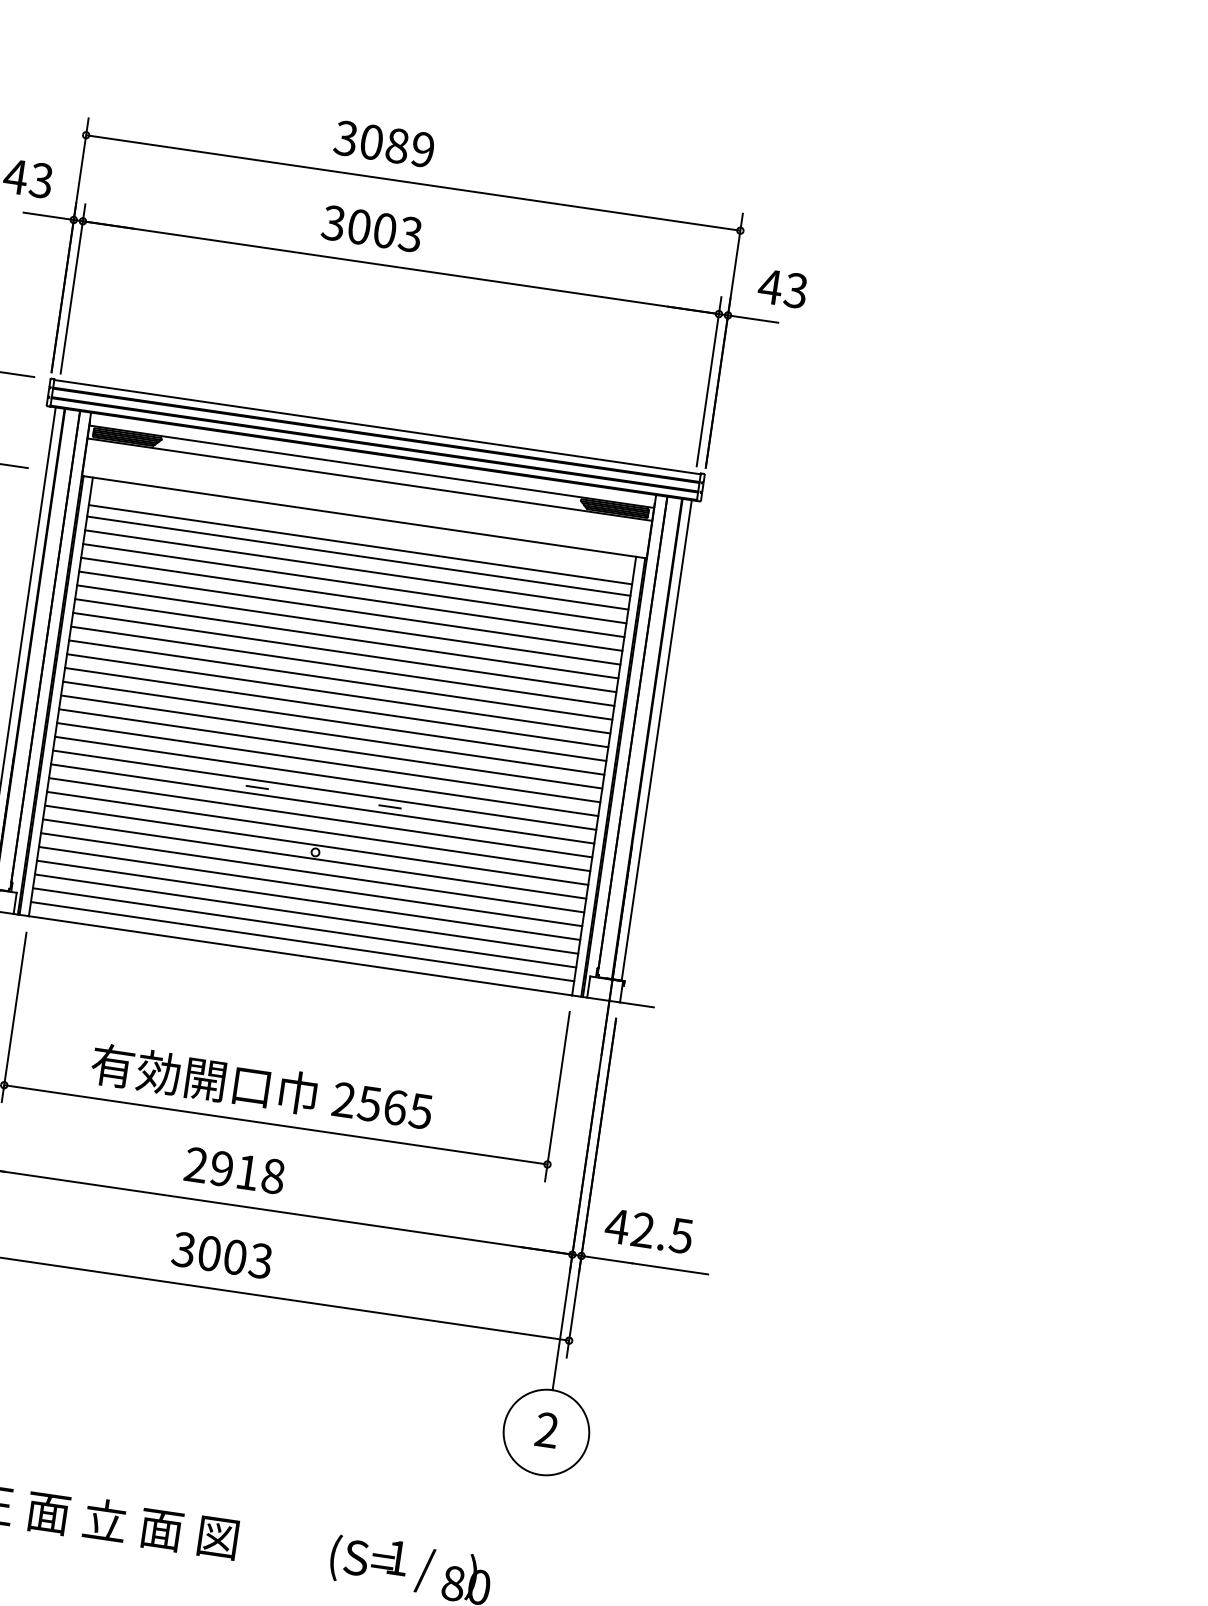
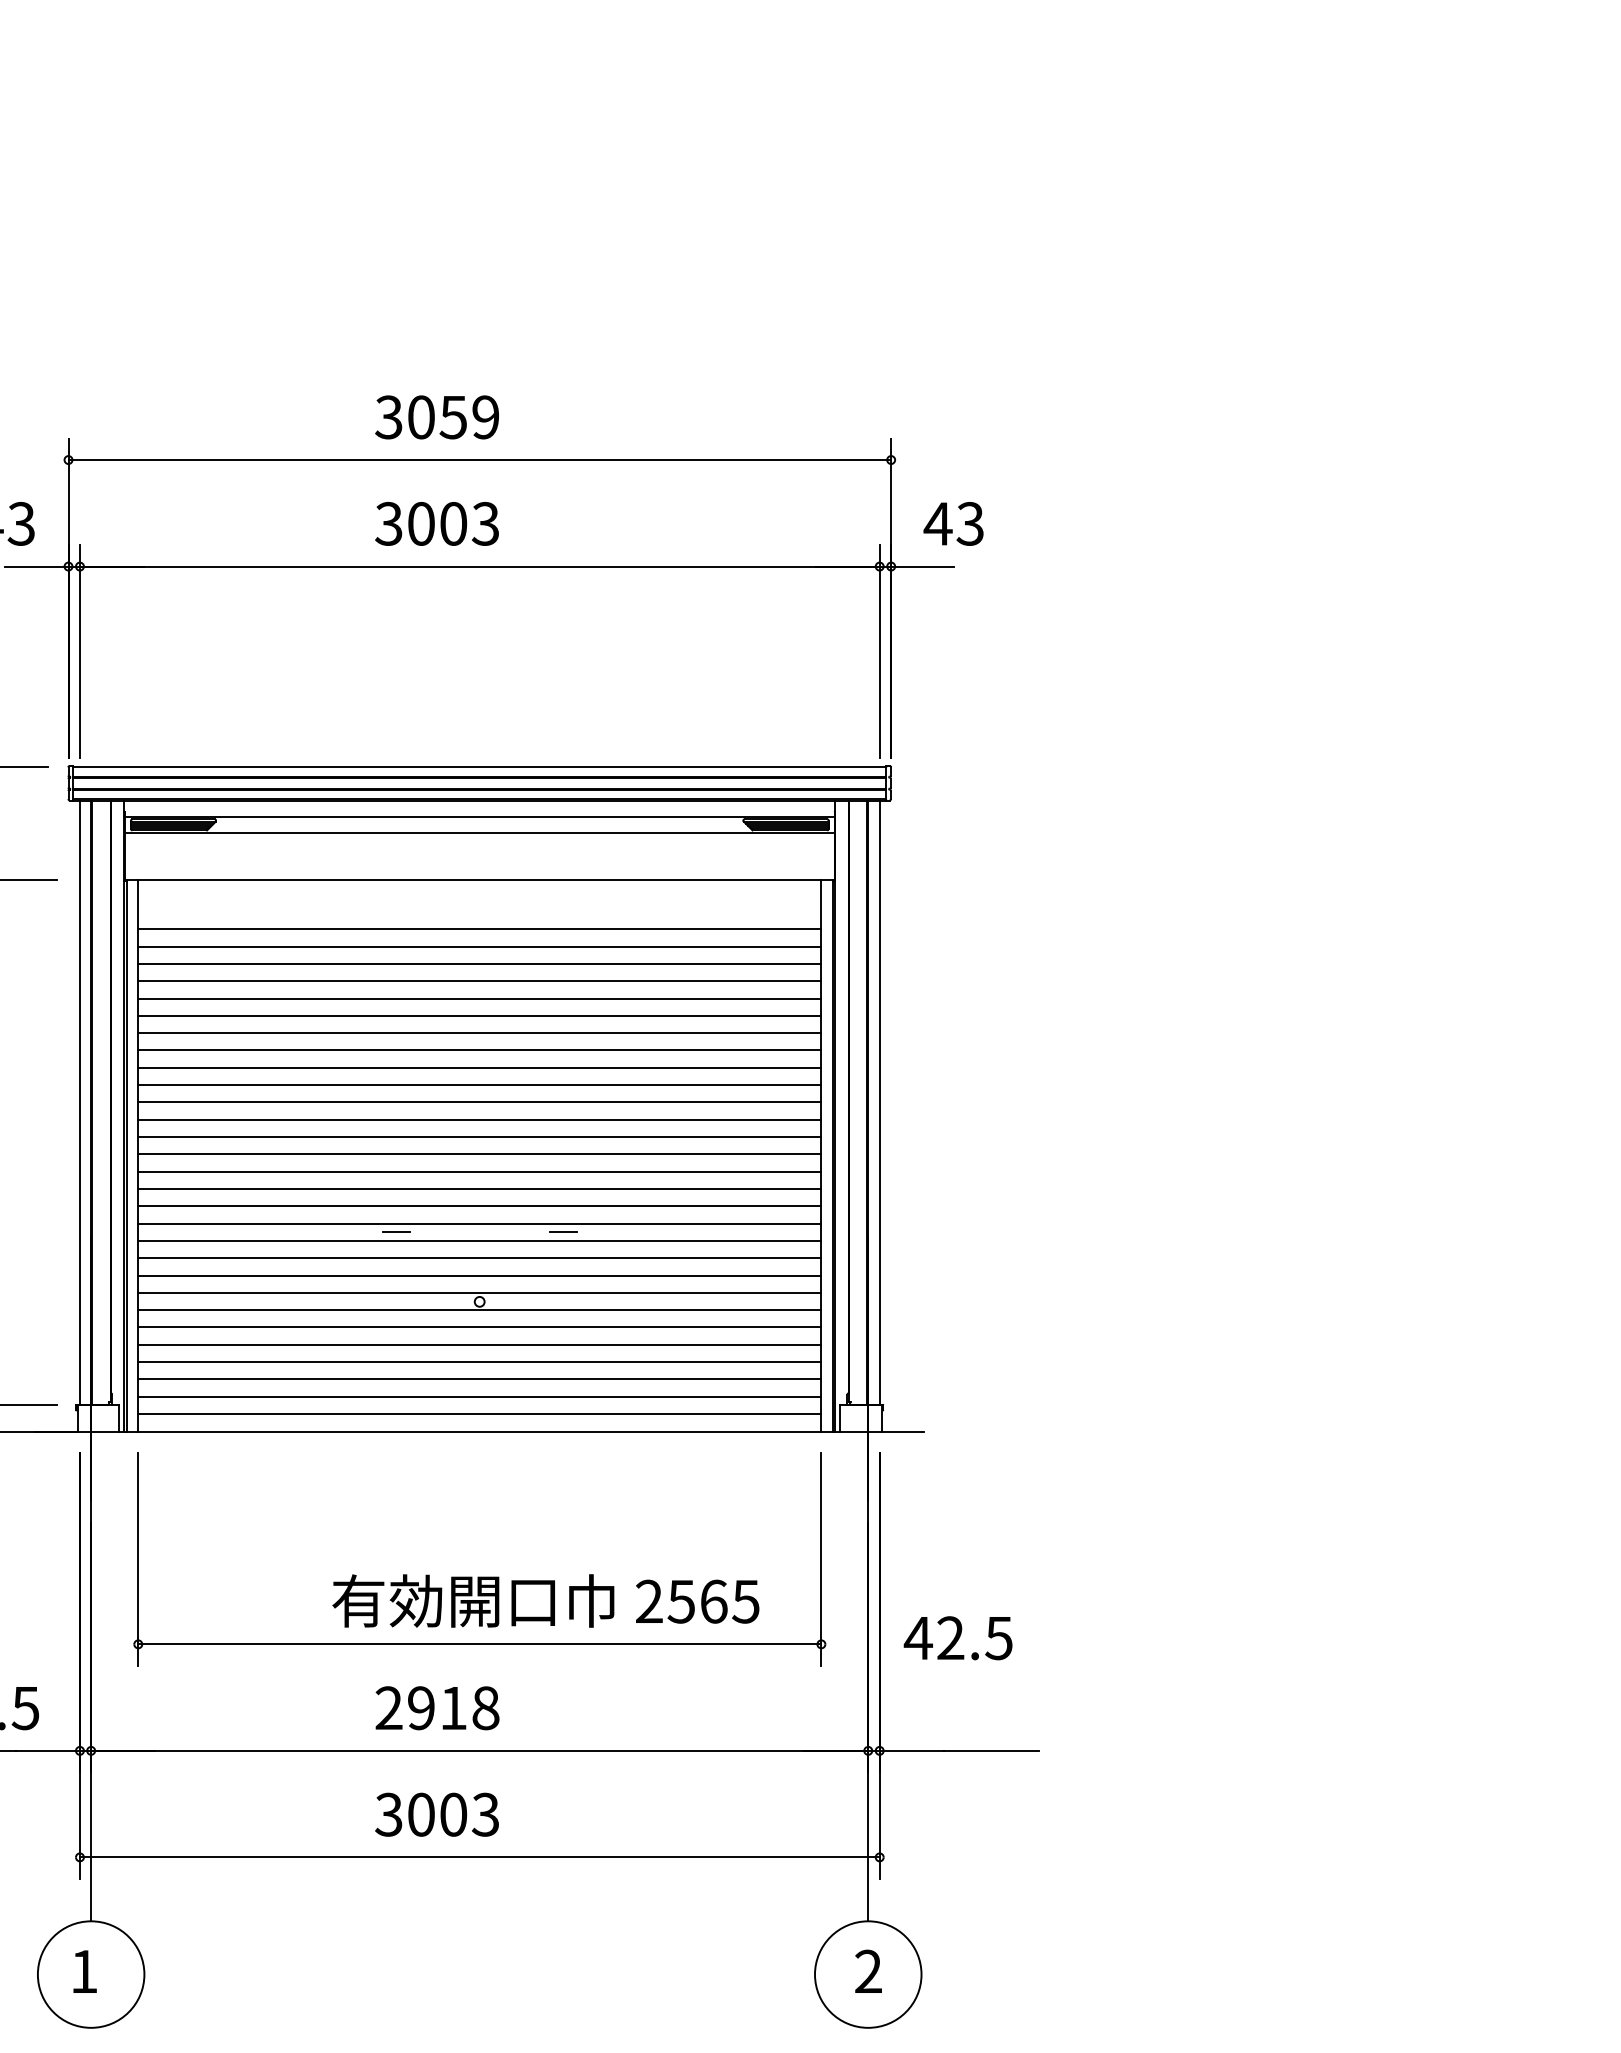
text: (397, 146) -> (453, 417), 3089 -> 3059
line: (360, 544) -> (479, 914), removed
text: (261, 1087) -> (545, 1600), moved
text: (648, 1231) -> (957, 1638), moved

